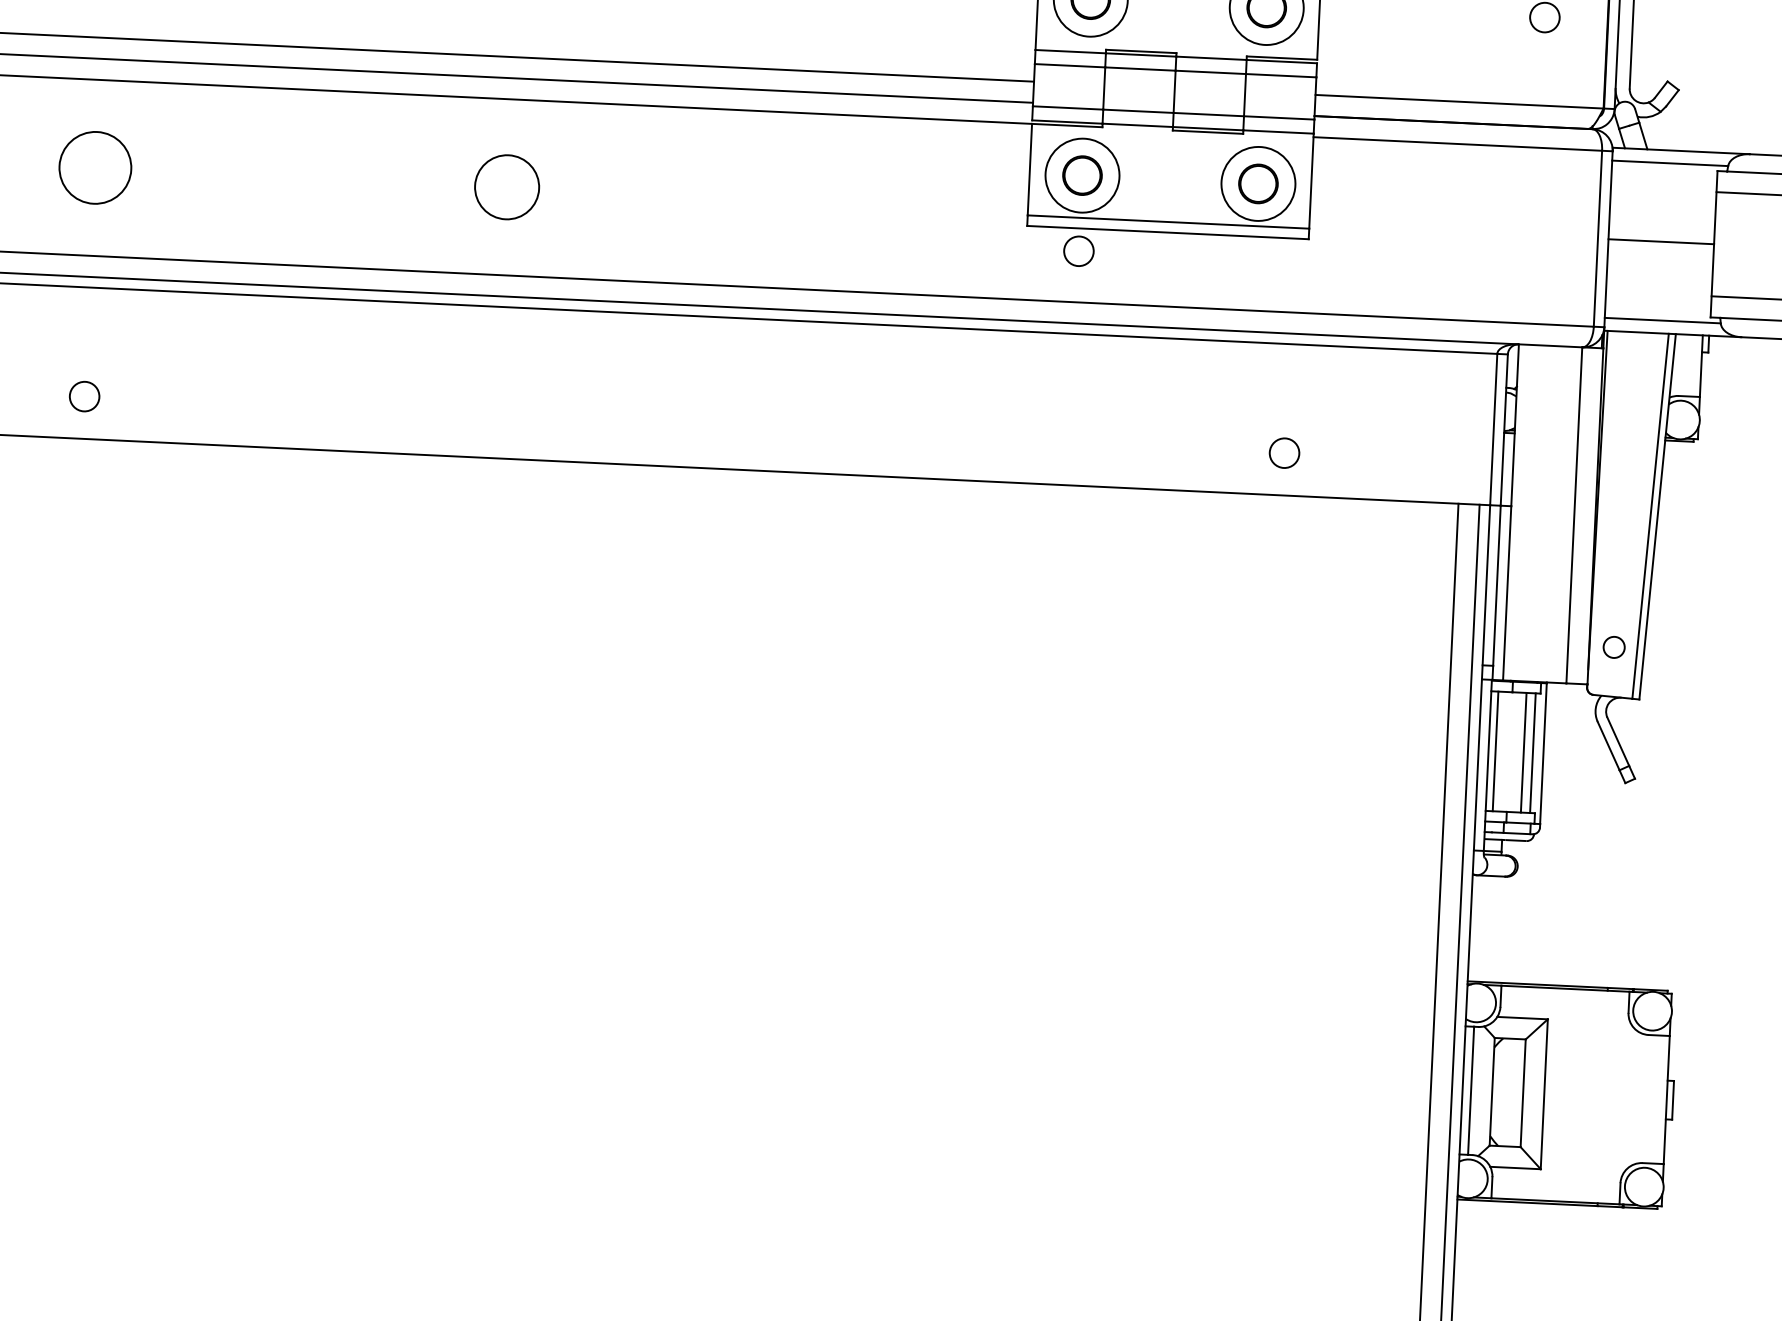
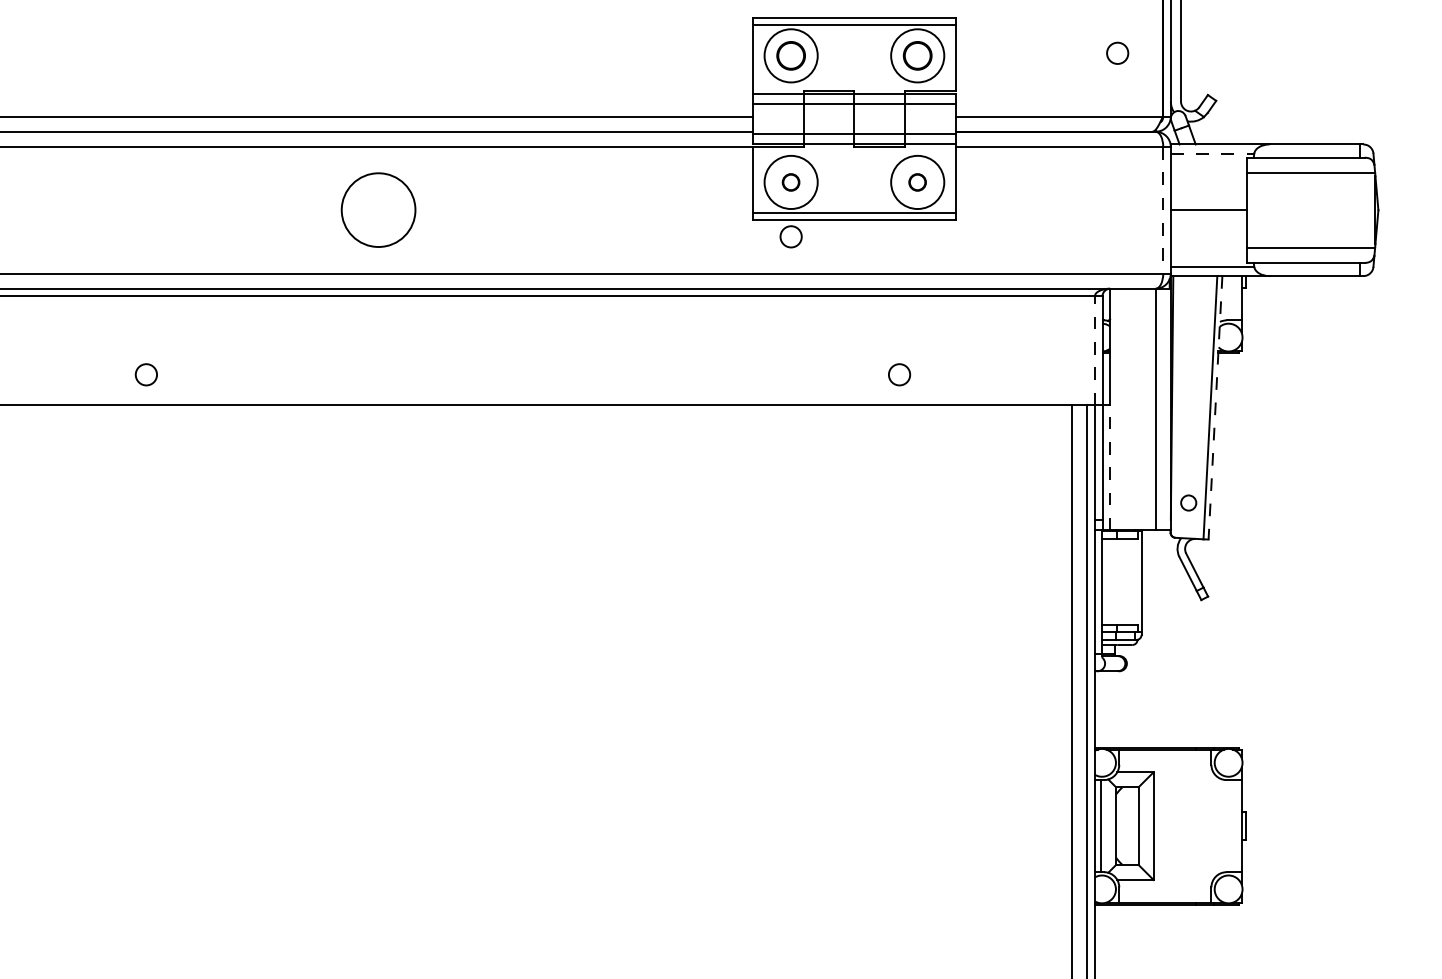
line: (1670, 163) -> (1212, 153), solid -> dashed
circle: (95, 166) -> (82, 209), removed
part: (1081, 175) -> (790, 182), size x0.6
part: (1258, 184) -> (917, 182), size x0.6
circle: (507, 187) -> (378, 210), size x1.6
line: (1598, 239) -> (1163, 210), solid -> dashed
circle: (83, 396) -> (145, 374), moved
line: (1493, 429) -> (1094, 350), solid -> dashed
circle: (1284, 452) -> (899, 374), moved
line: (1657, 516) -> (1215, 407), solid -> dashed
line: (1507, 592) -> (1110, 467), solid -> dashed
line: (1496, 751) -> (1107, 581), removed
line: (1523, 752) -> (1127, 581), removed
line: (1532, 752) -> (1133, 581), removed

